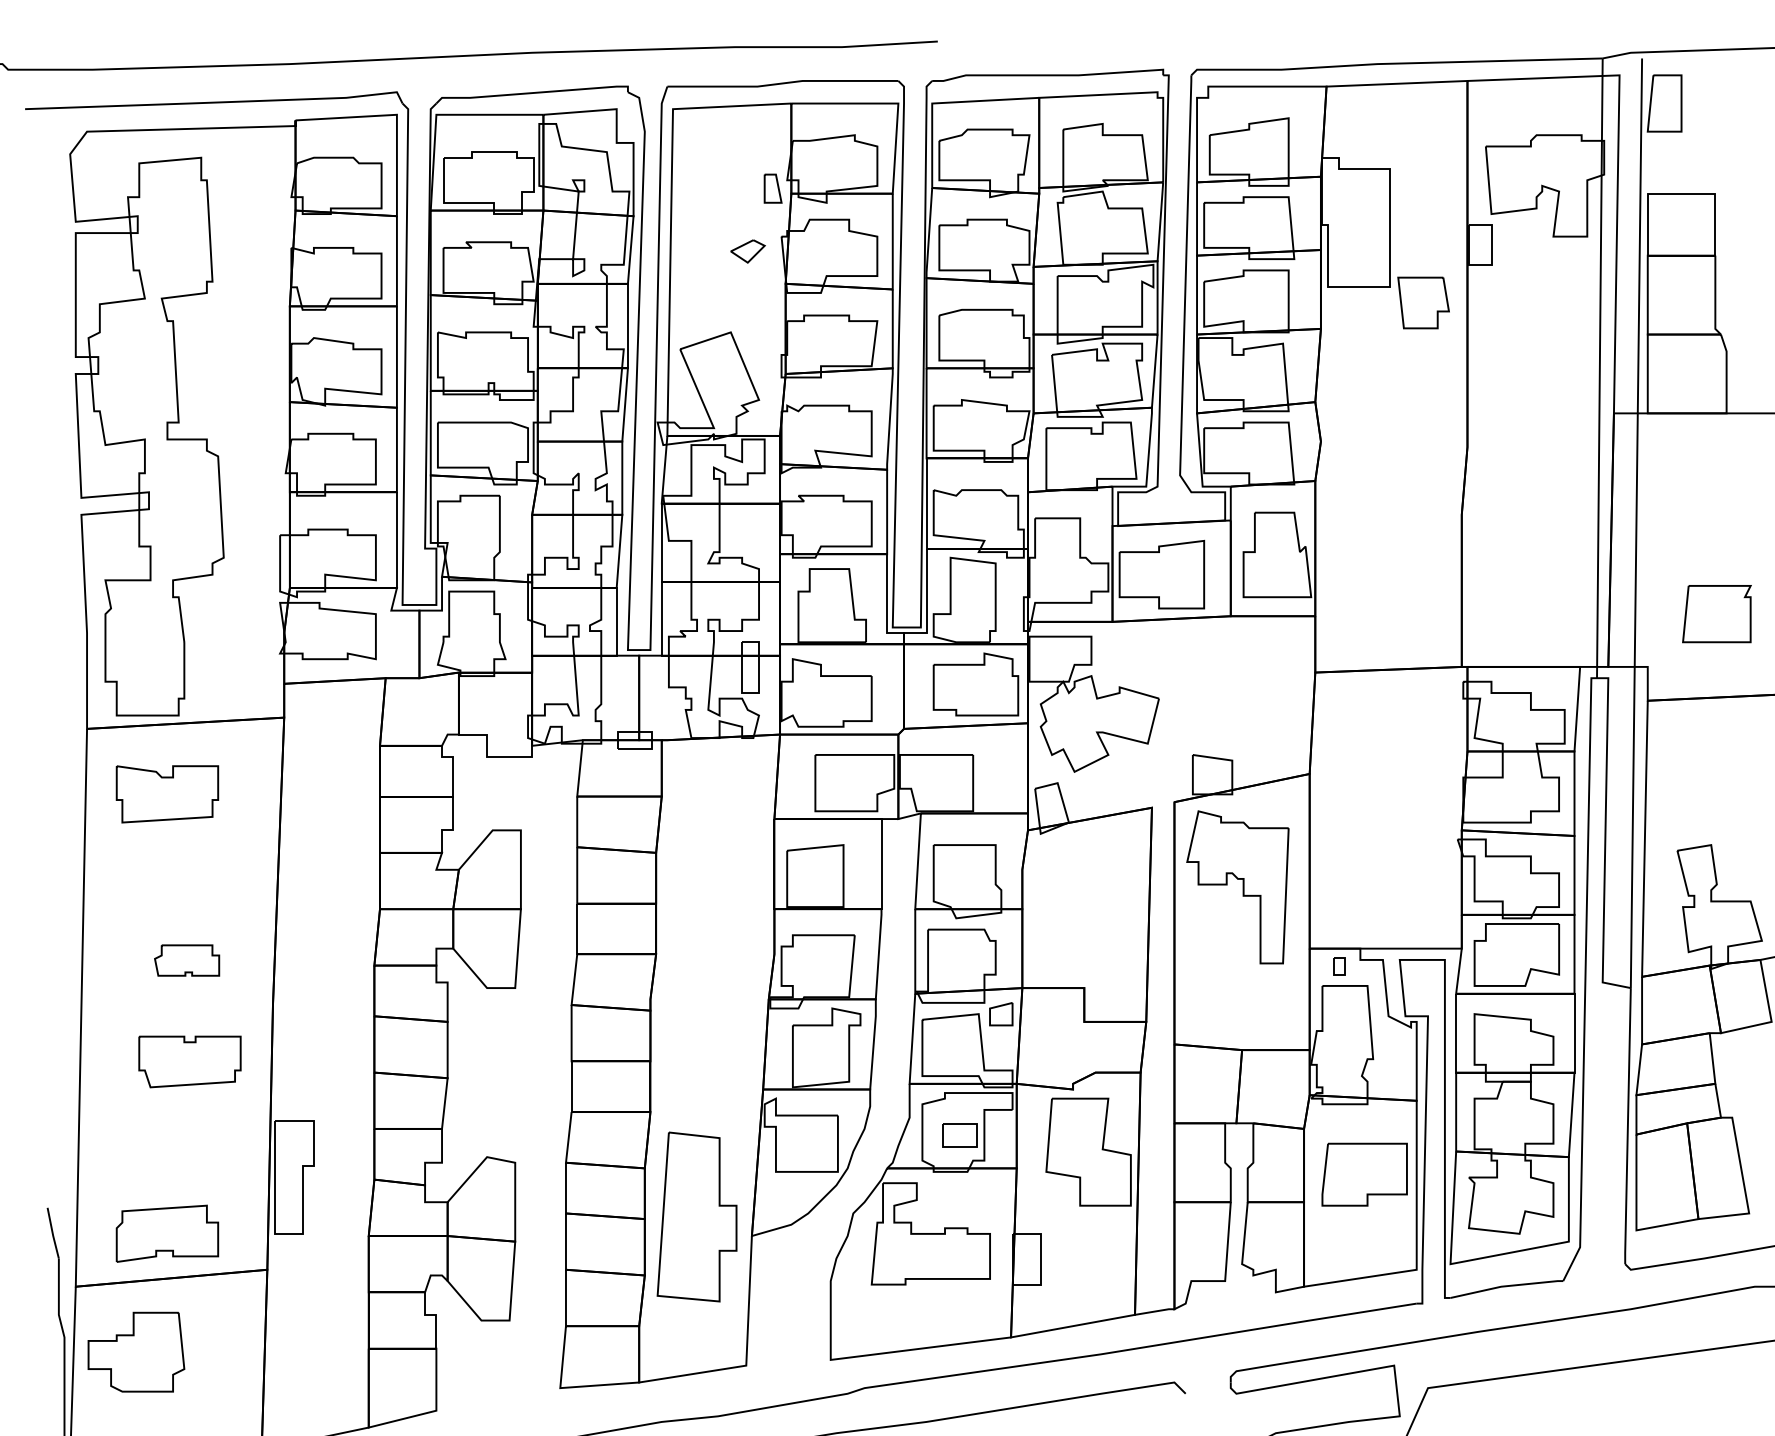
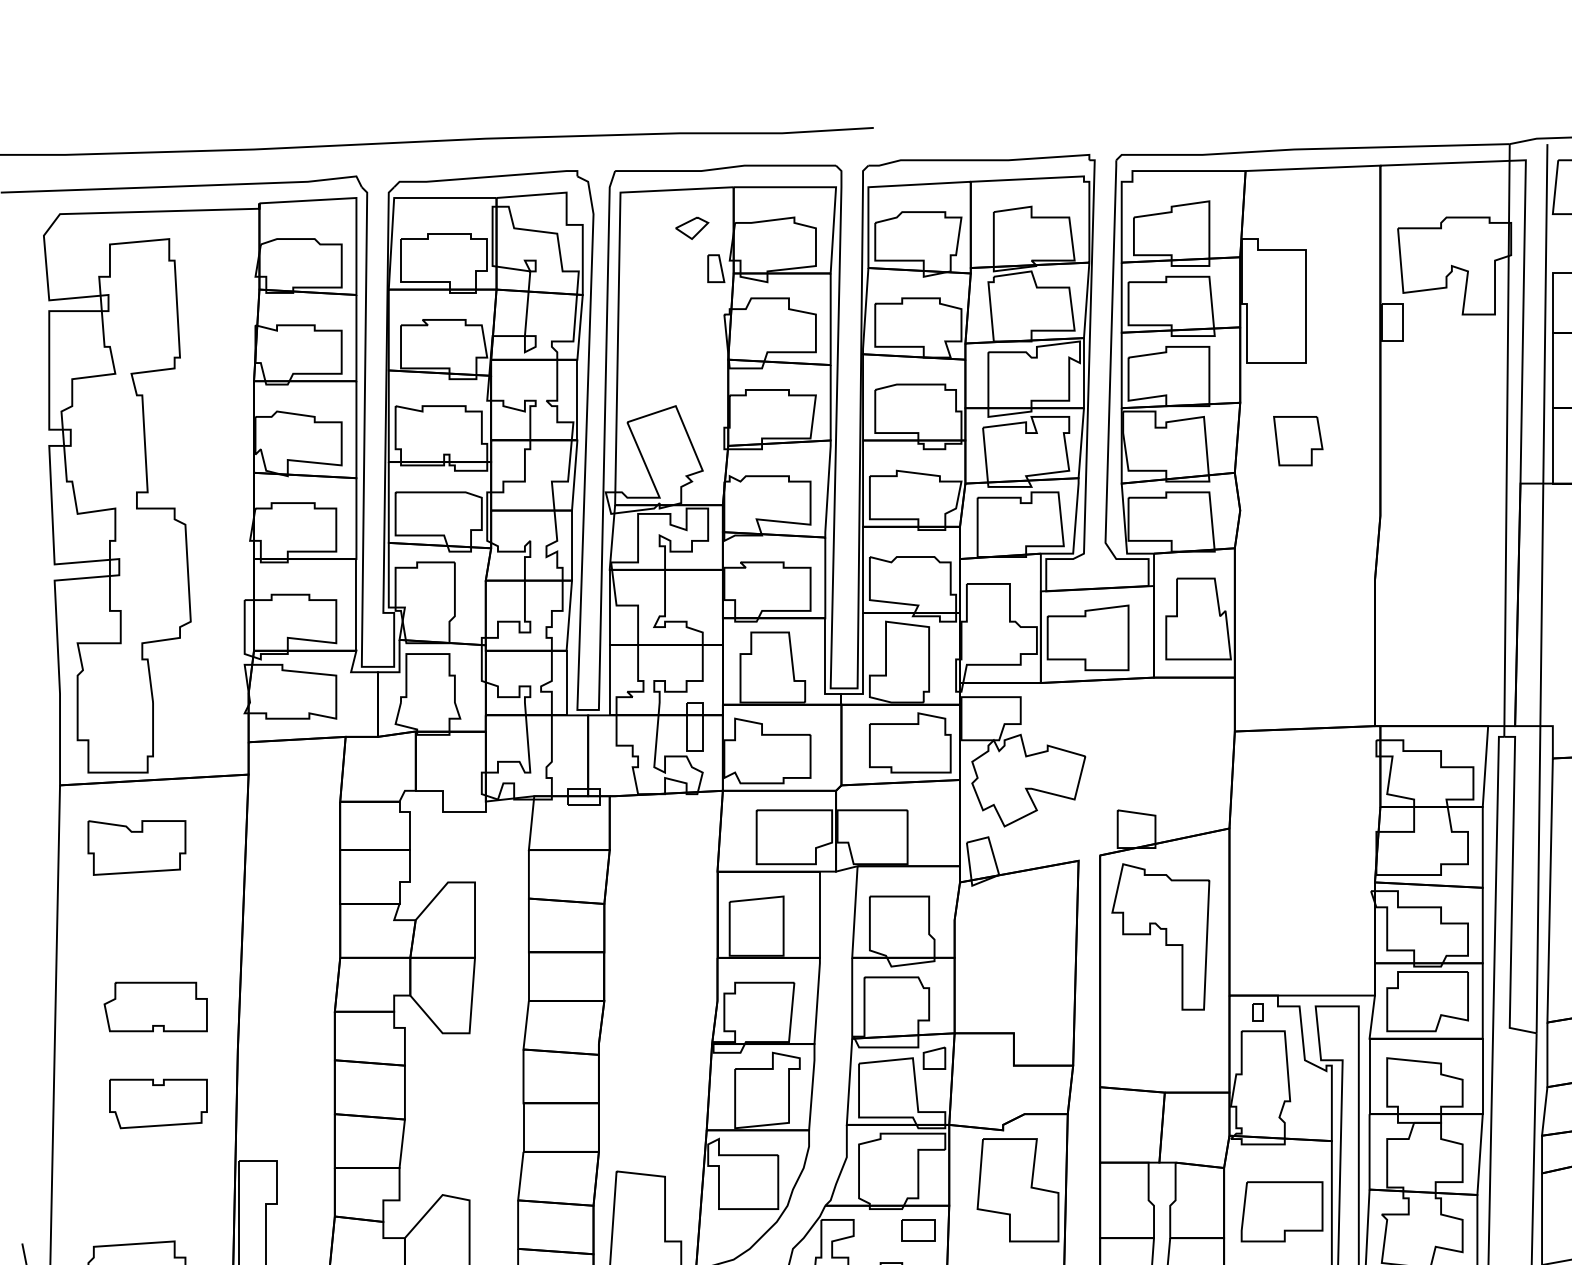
part: (747, 251) -> (691, 228), moved
part: (1423, 302) -> (1298, 440), moved
part: (186, 960) -> (155, 1006), size x1.67
part: (959, 1135) -> (917, 1230), moved

